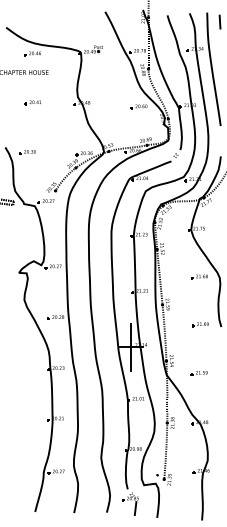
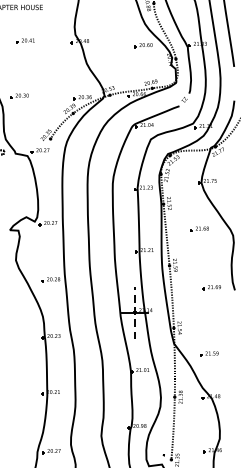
part: (199, 276) -> (199, 228), moved
line: (131, 347) -> (135, 313), solid -> dashed
part: (198, 373) -> (208, 354), moved

